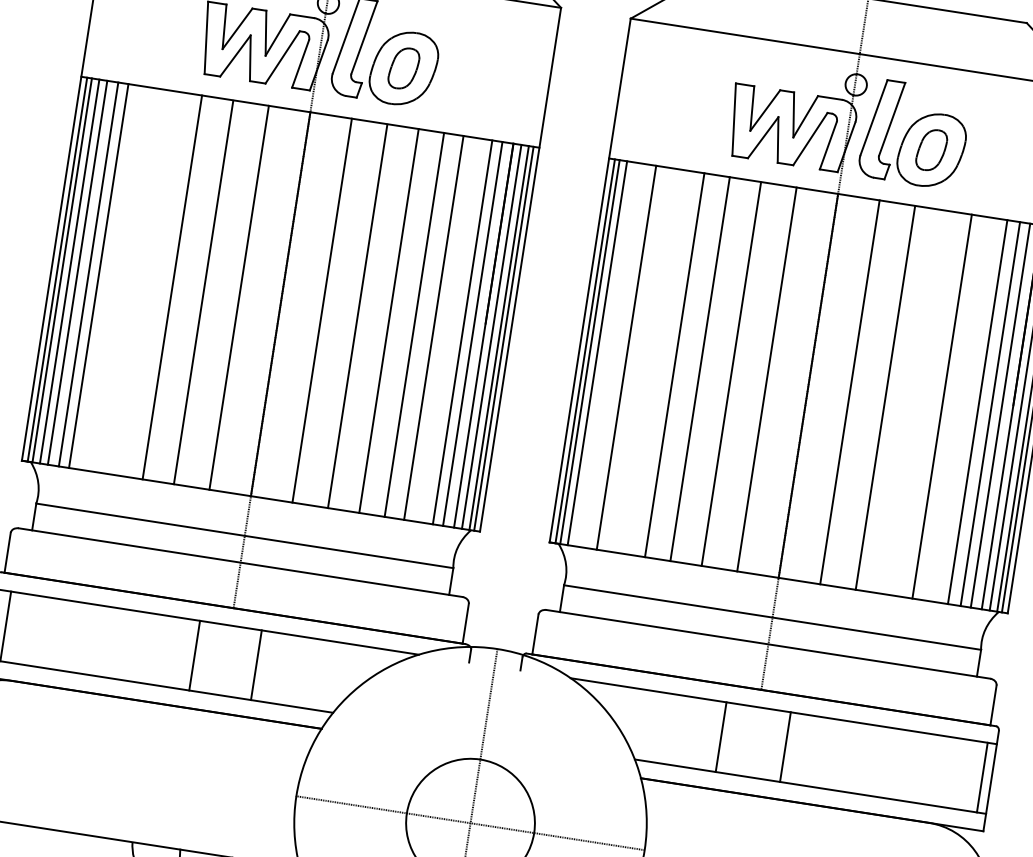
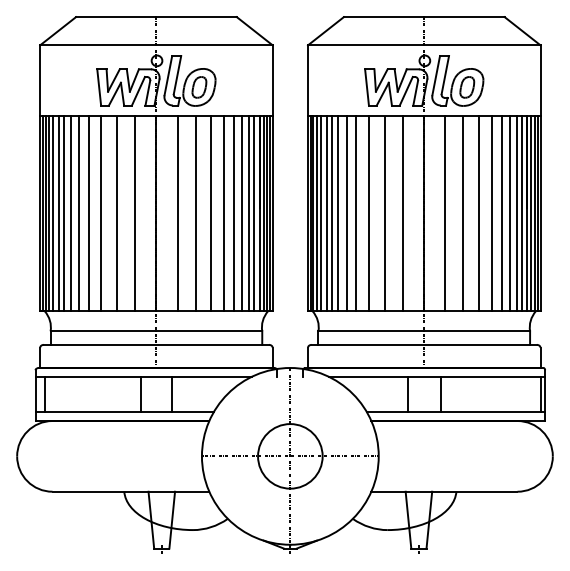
line: (111, 277) -> (70, 213), added
line: (127, 280) -> (78, 213), added
line: (146, 283) -> (88, 213), added
line: (450, 330) -> (242, 213), added
line: (605, 354) -> (321, 213), added
line: (615, 355) -> (326, 213), added
line: (639, 359) -> (338, 213), added
line: (655, 361) -> (346, 213), added
line: (917, 402) -> (479, 213), added
line: (960, 409) -> (501, 213), added

